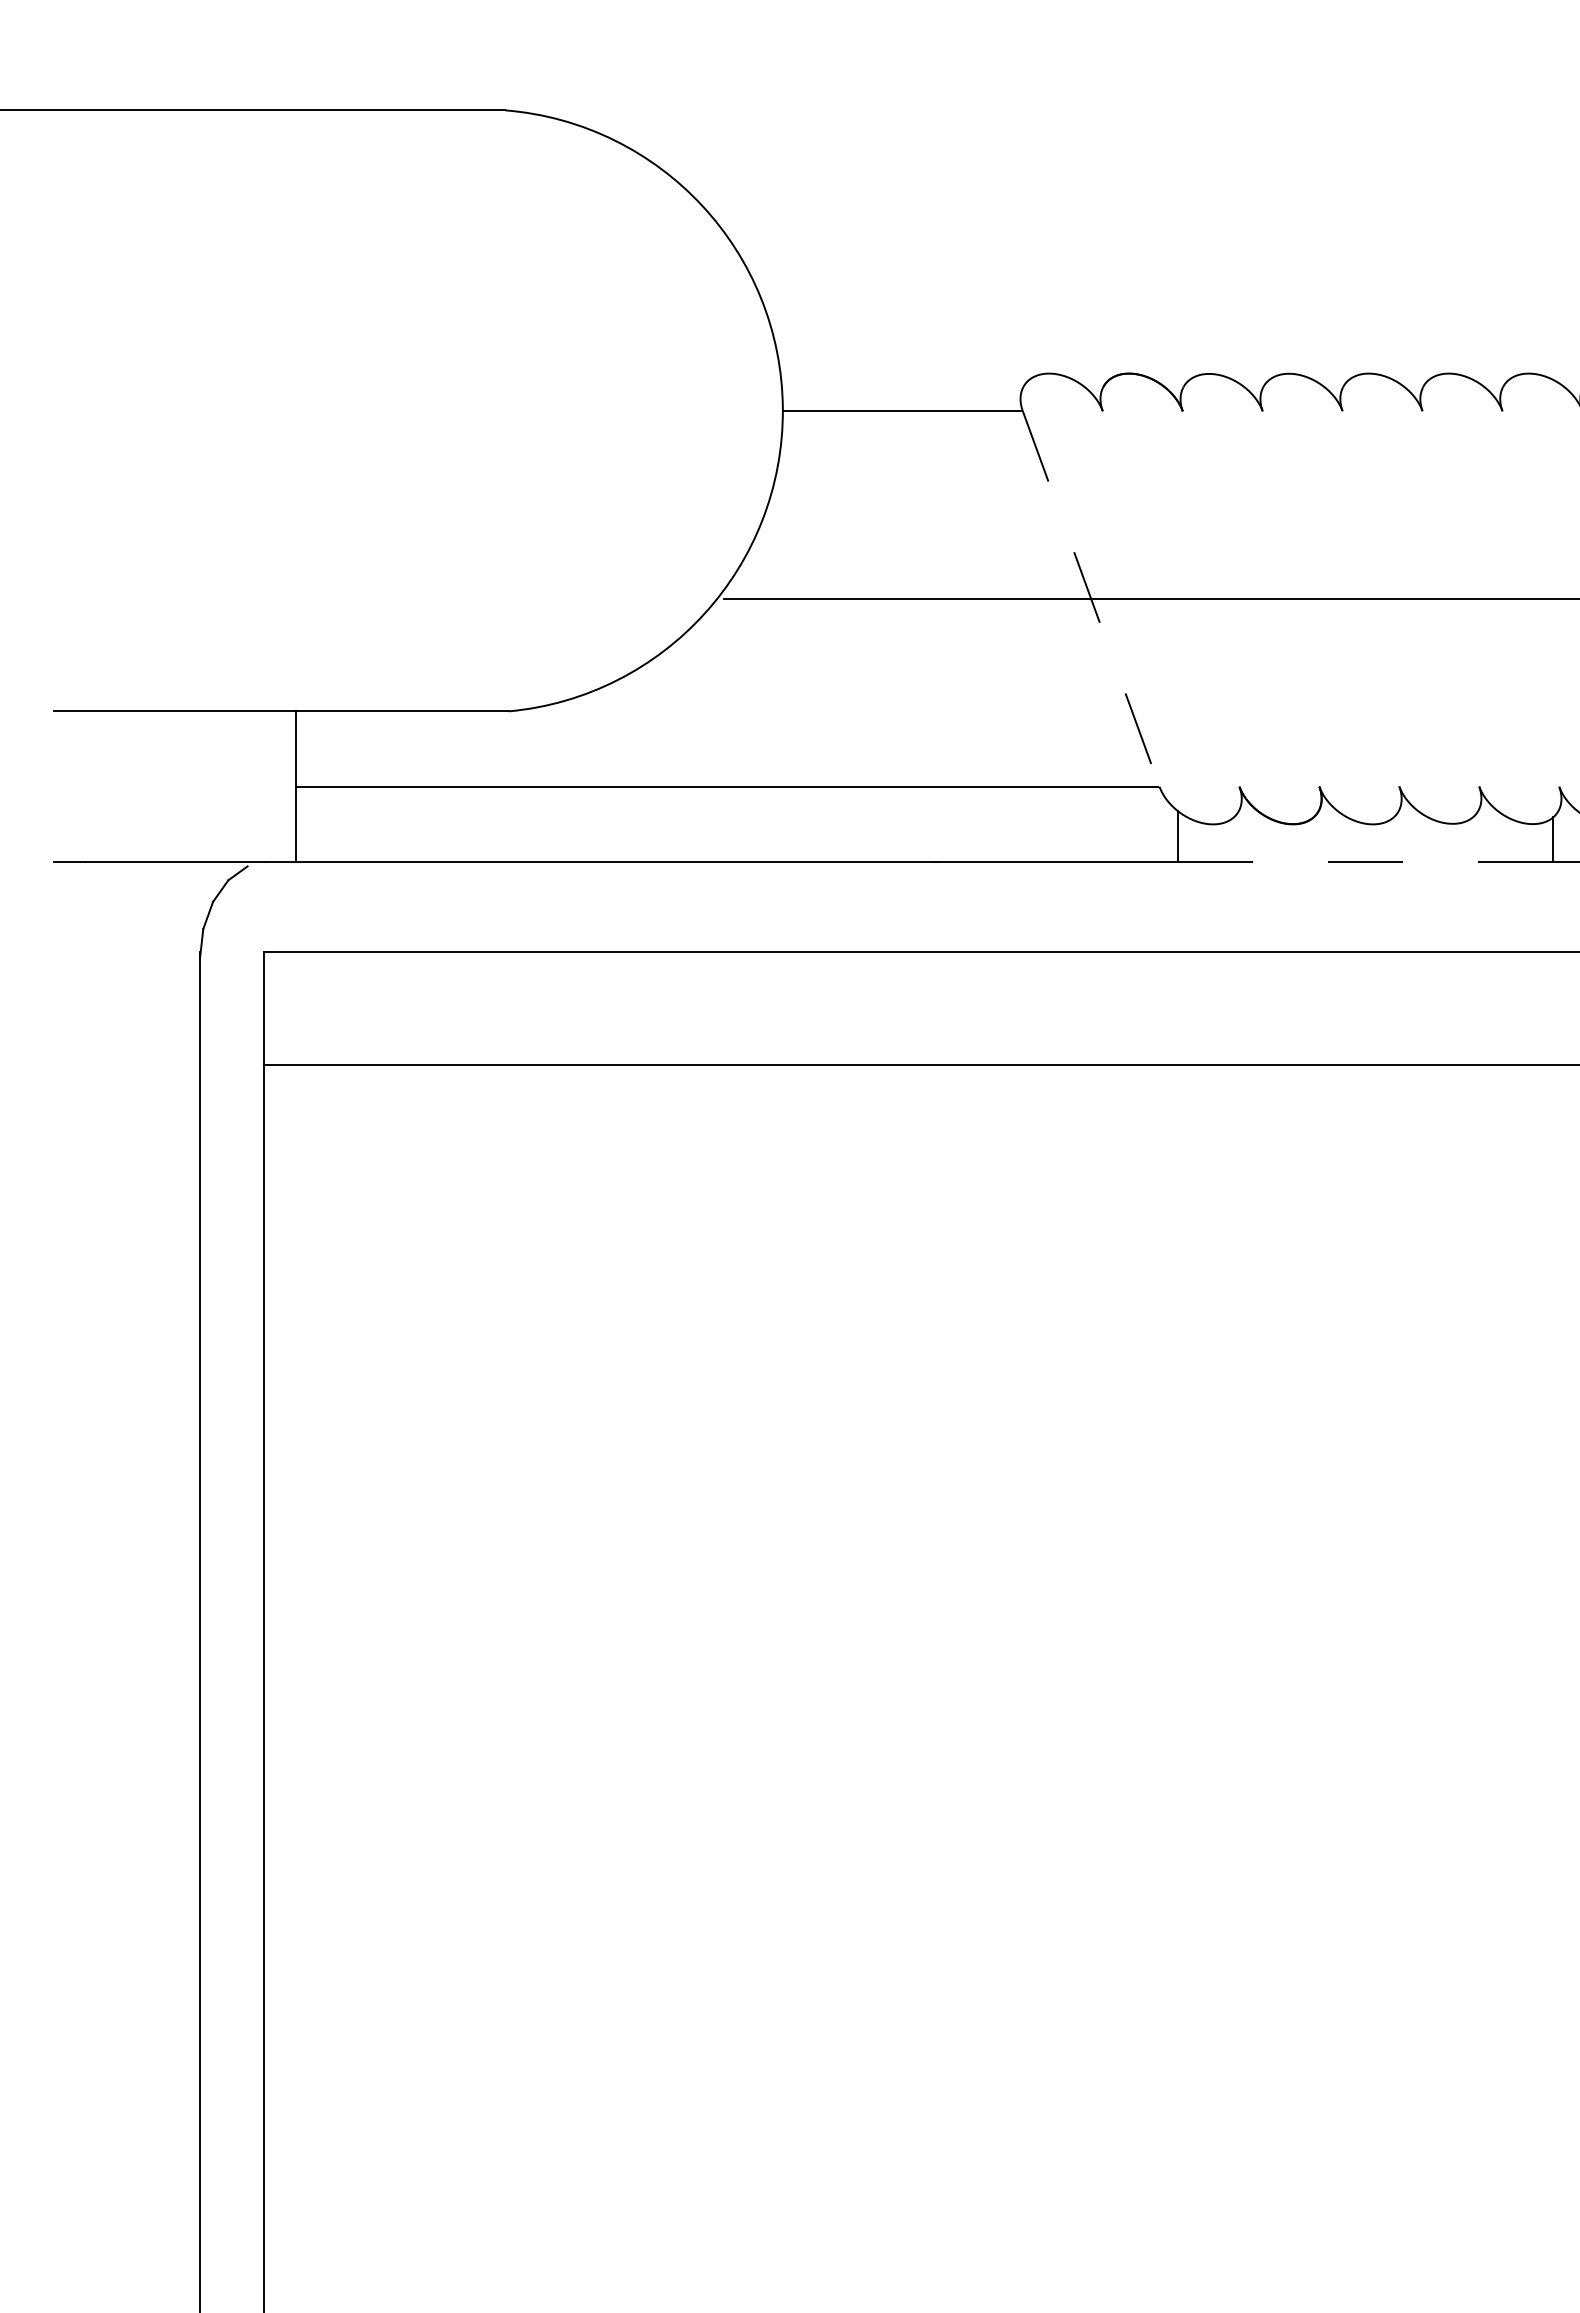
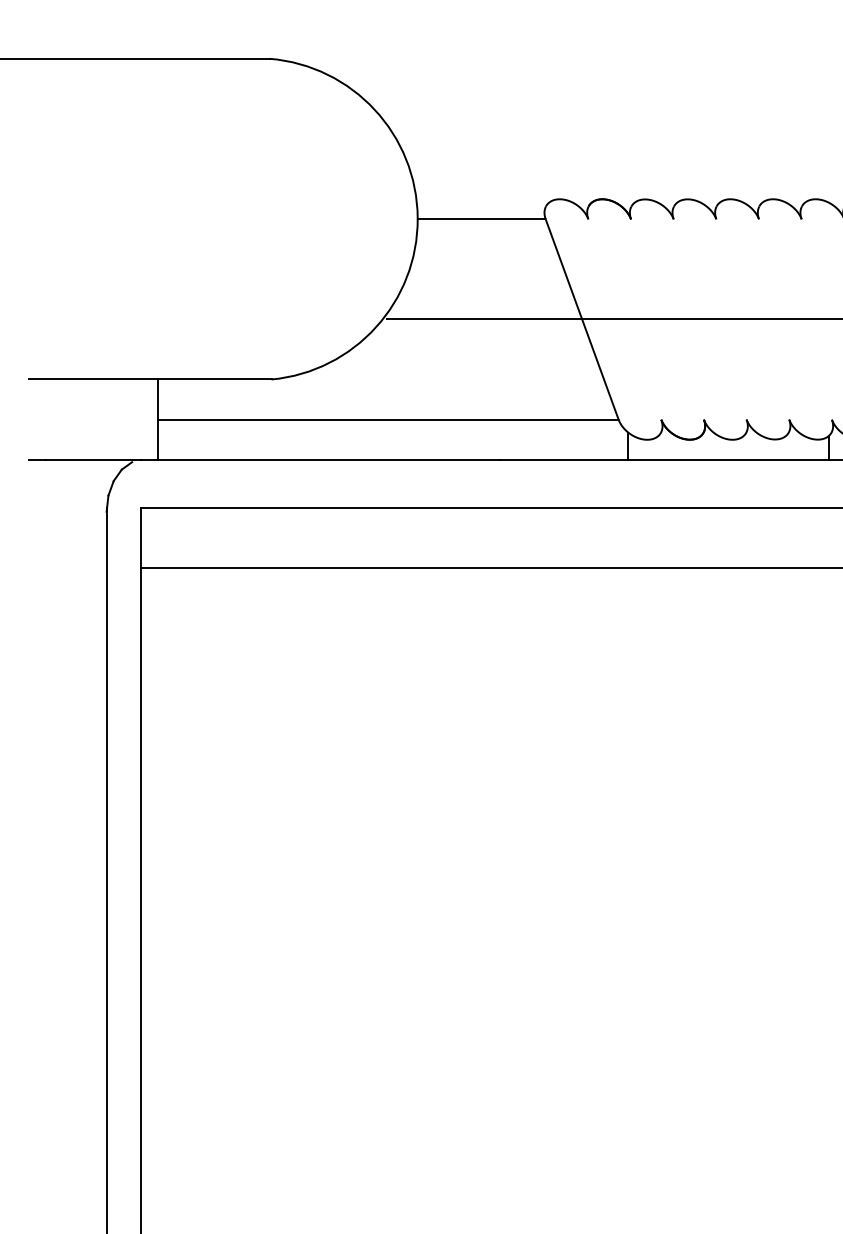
line: (1091, 598) -> (582, 319), dashed -> solid
line: (1363, 861) -> (727, 459), dashed -> solid

